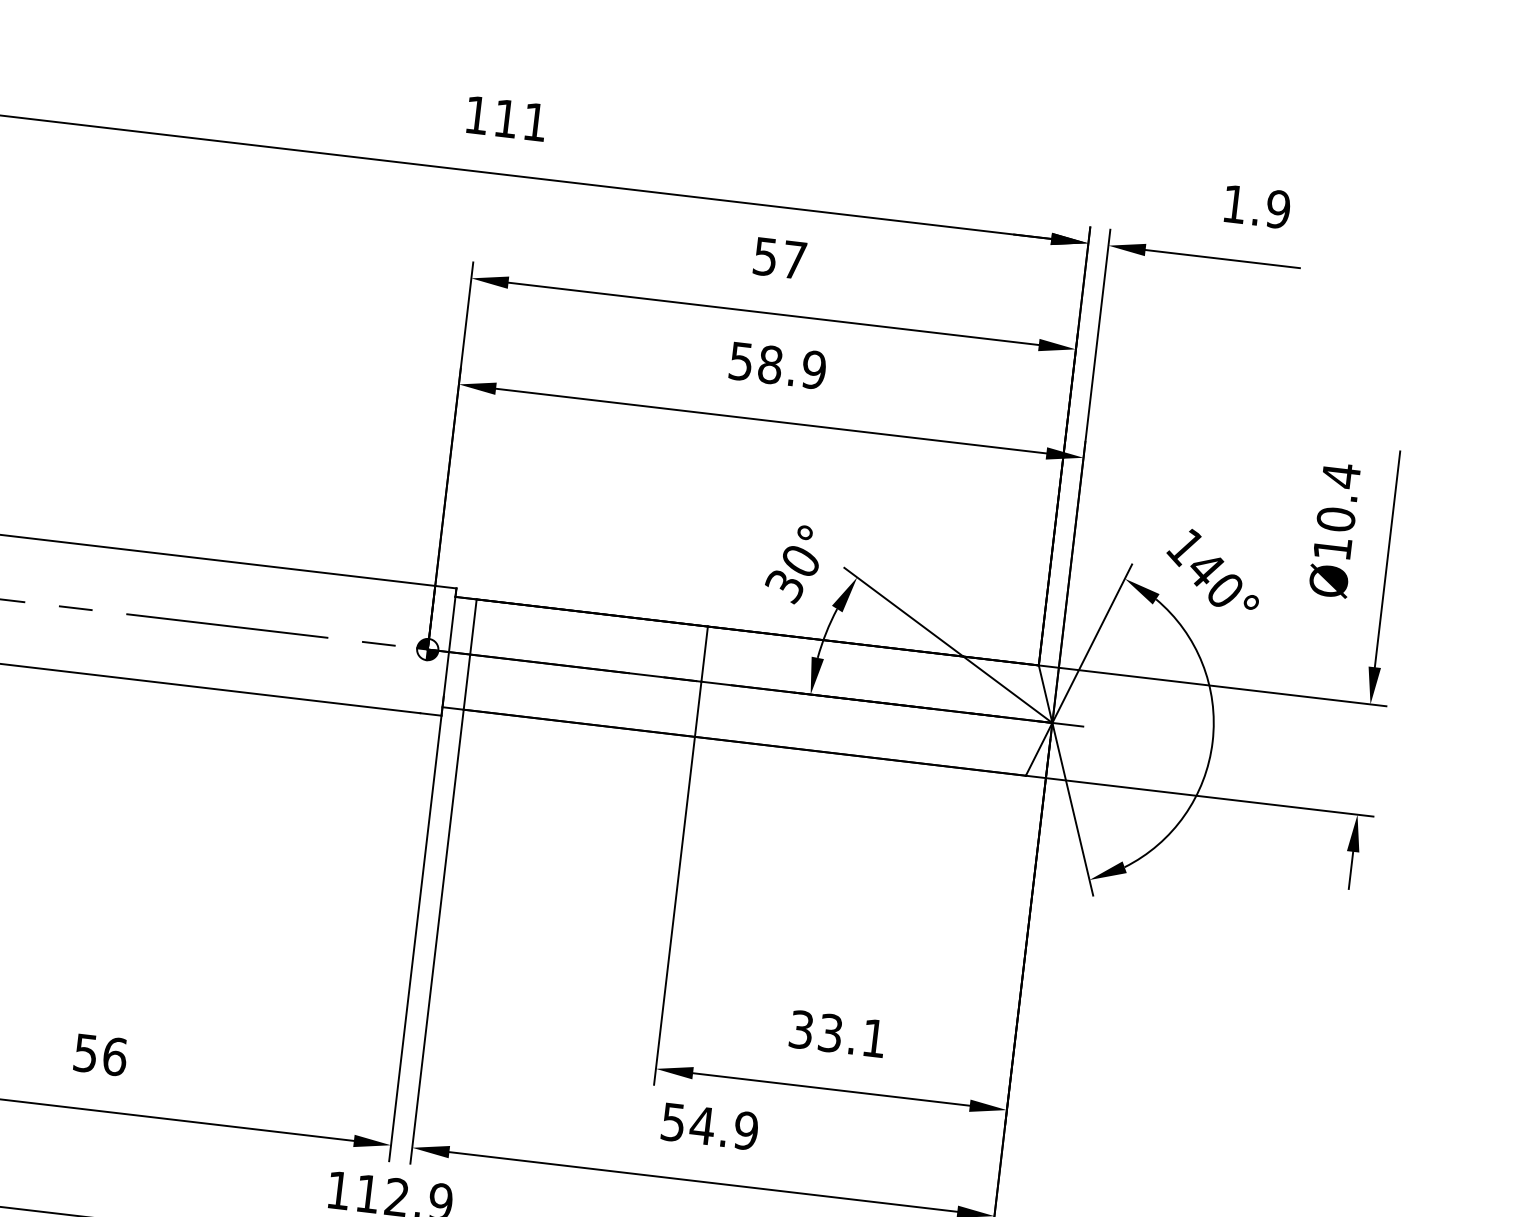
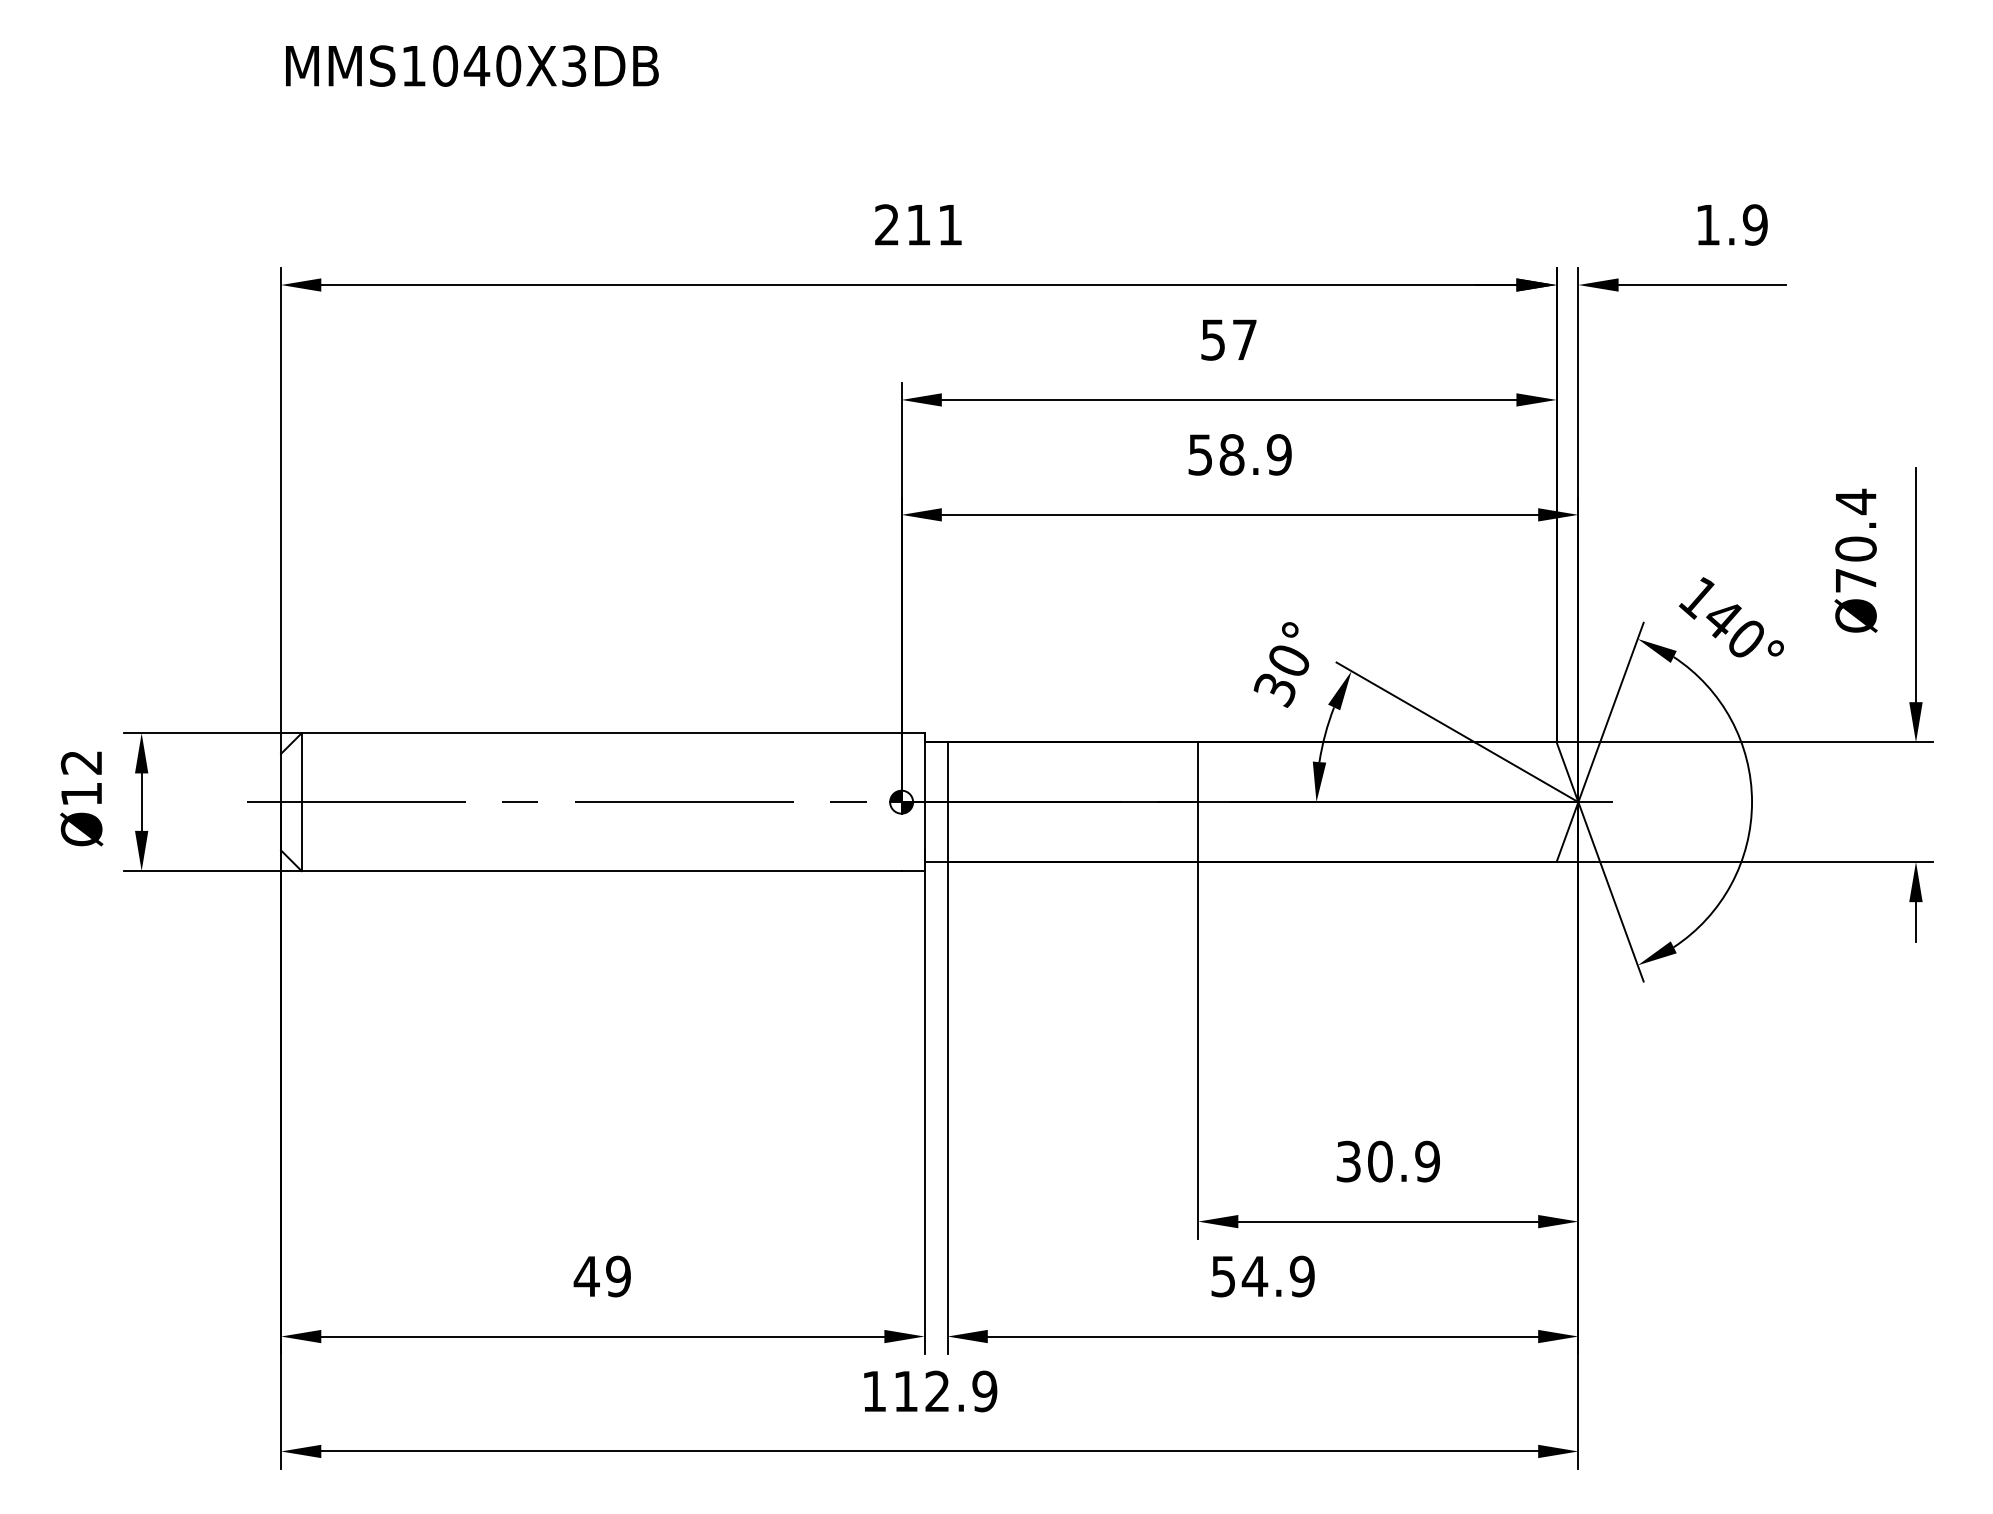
text: (476, 114) -> (886, 224), 111 -> 211
text: (1333, 548) -> (1856, 580), Ø10.4 -> Ø70.4
text: (852, 1035) -> (1403, 1161), 33.1 -> 30.9
text: (100, 1054) -> (602, 1276), 56 -> 49

